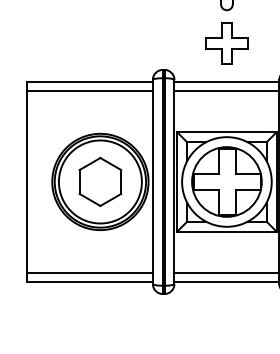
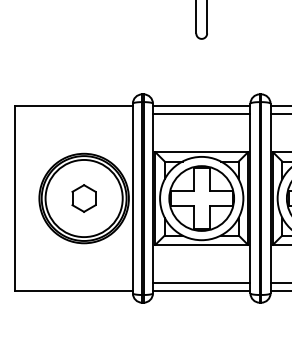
part: (226, 43) -> (201, 69), removed
line: (88, 90) -> (73, 113), removed
part: (99, 181) -> (83, 198), size x0.6
line: (88, 273) -> (73, 283), removed

